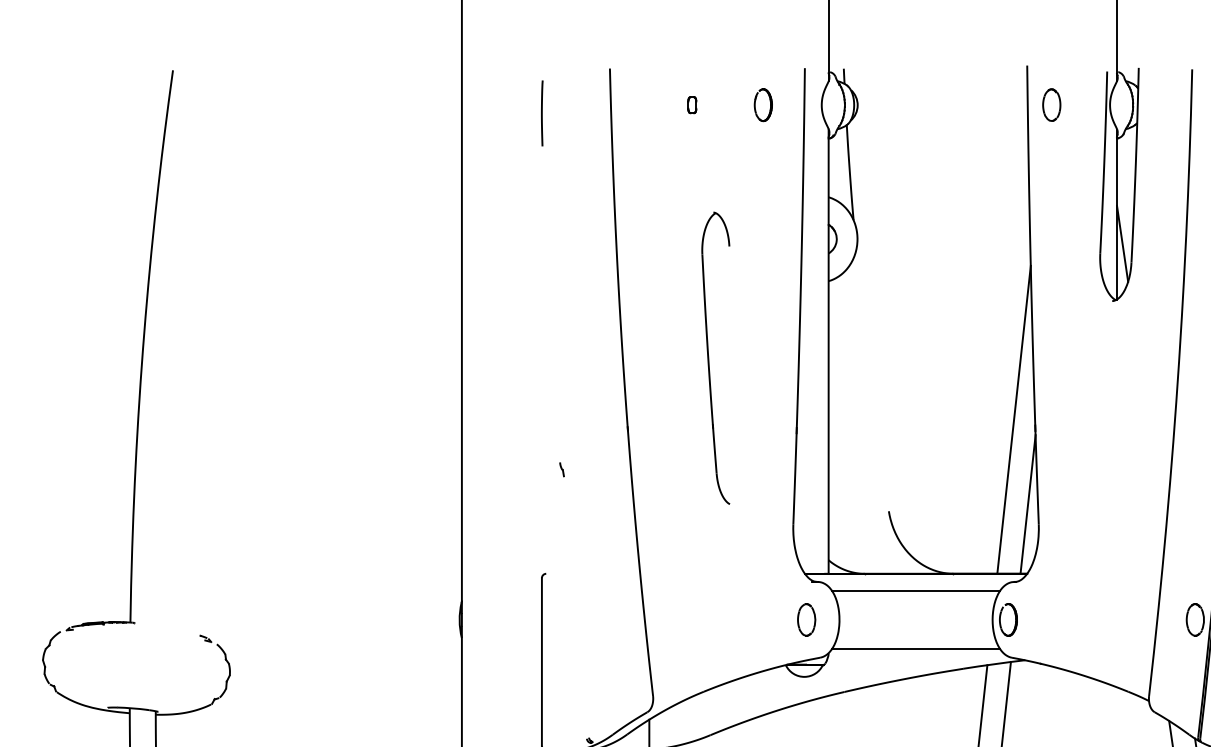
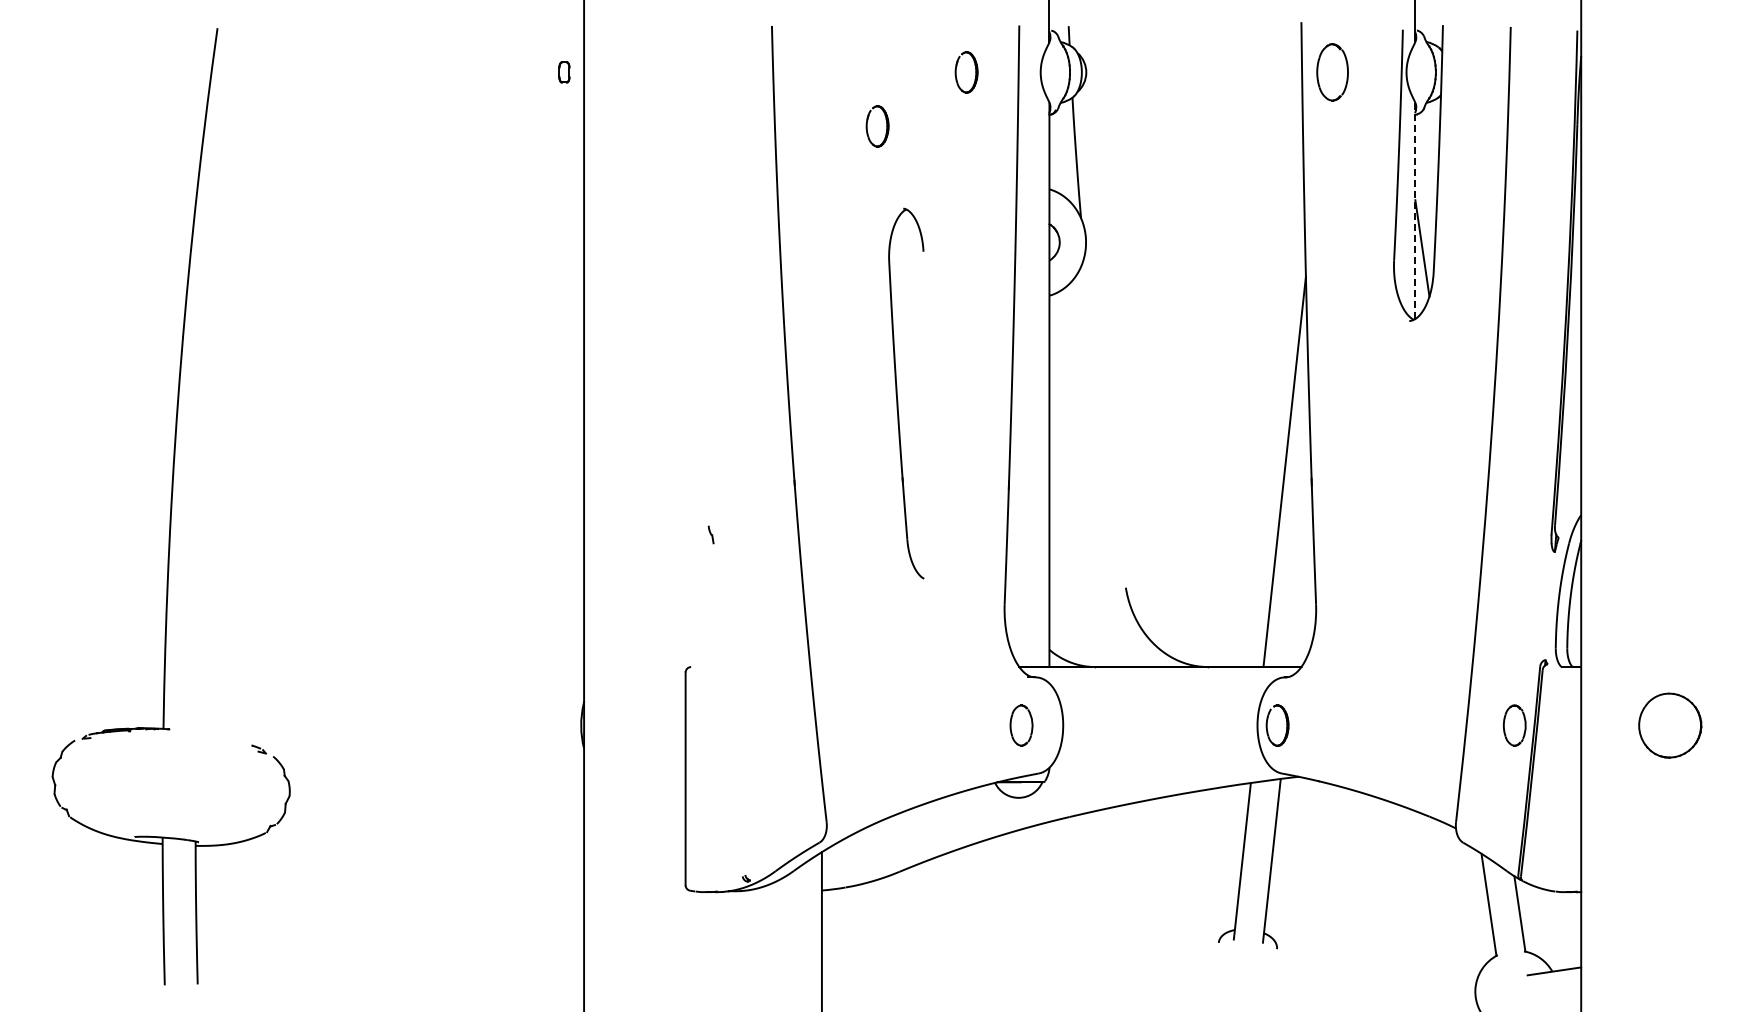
part: (692, 105) -> (564, 72), moved
part: (1051, 105) -> (1332, 72), size x1.4
line: (541, 113) -> (685, 82), removed
part: (700, 147) -> (886, 126), added
line: (1117, 214) -> (1415, 211), solid -> dashed
line: (1028, 504) -> (1302, 579), removed
line: (915, 591) -> (1159, 689), removed
line: (915, 649) -> (1159, 762), removed

